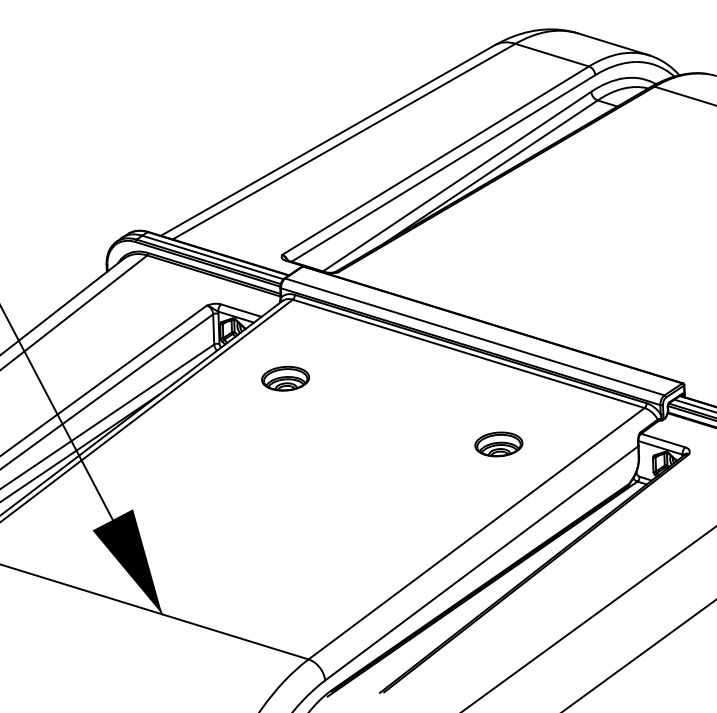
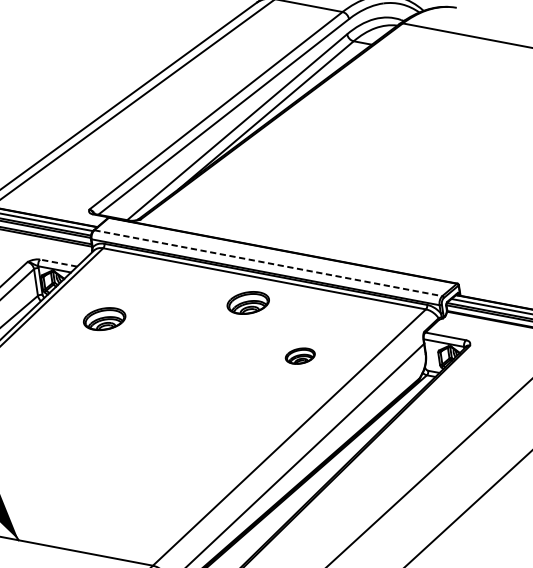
line: (240, 310) -> (57, 263), solid -> dashed
line: (475, 337) -> (268, 263), solid -> dashed
part: (447, 378) -> (248, 302), added
part: (498, 444) -> (299, 356), size x0.7

